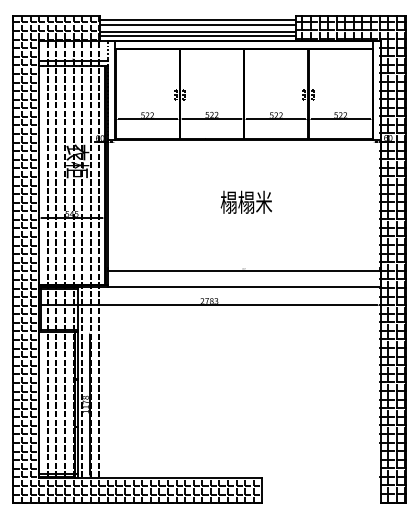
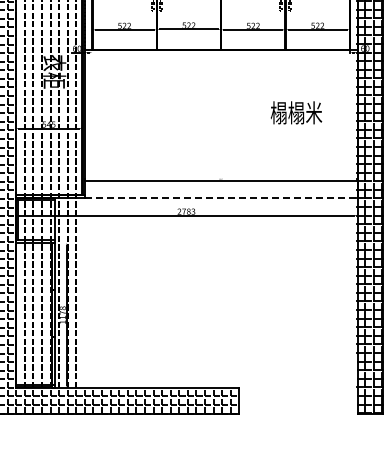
text: (245, 201) -> (295, 112), moved
line: (244, 287) -> (221, 198), solid -> dashed

